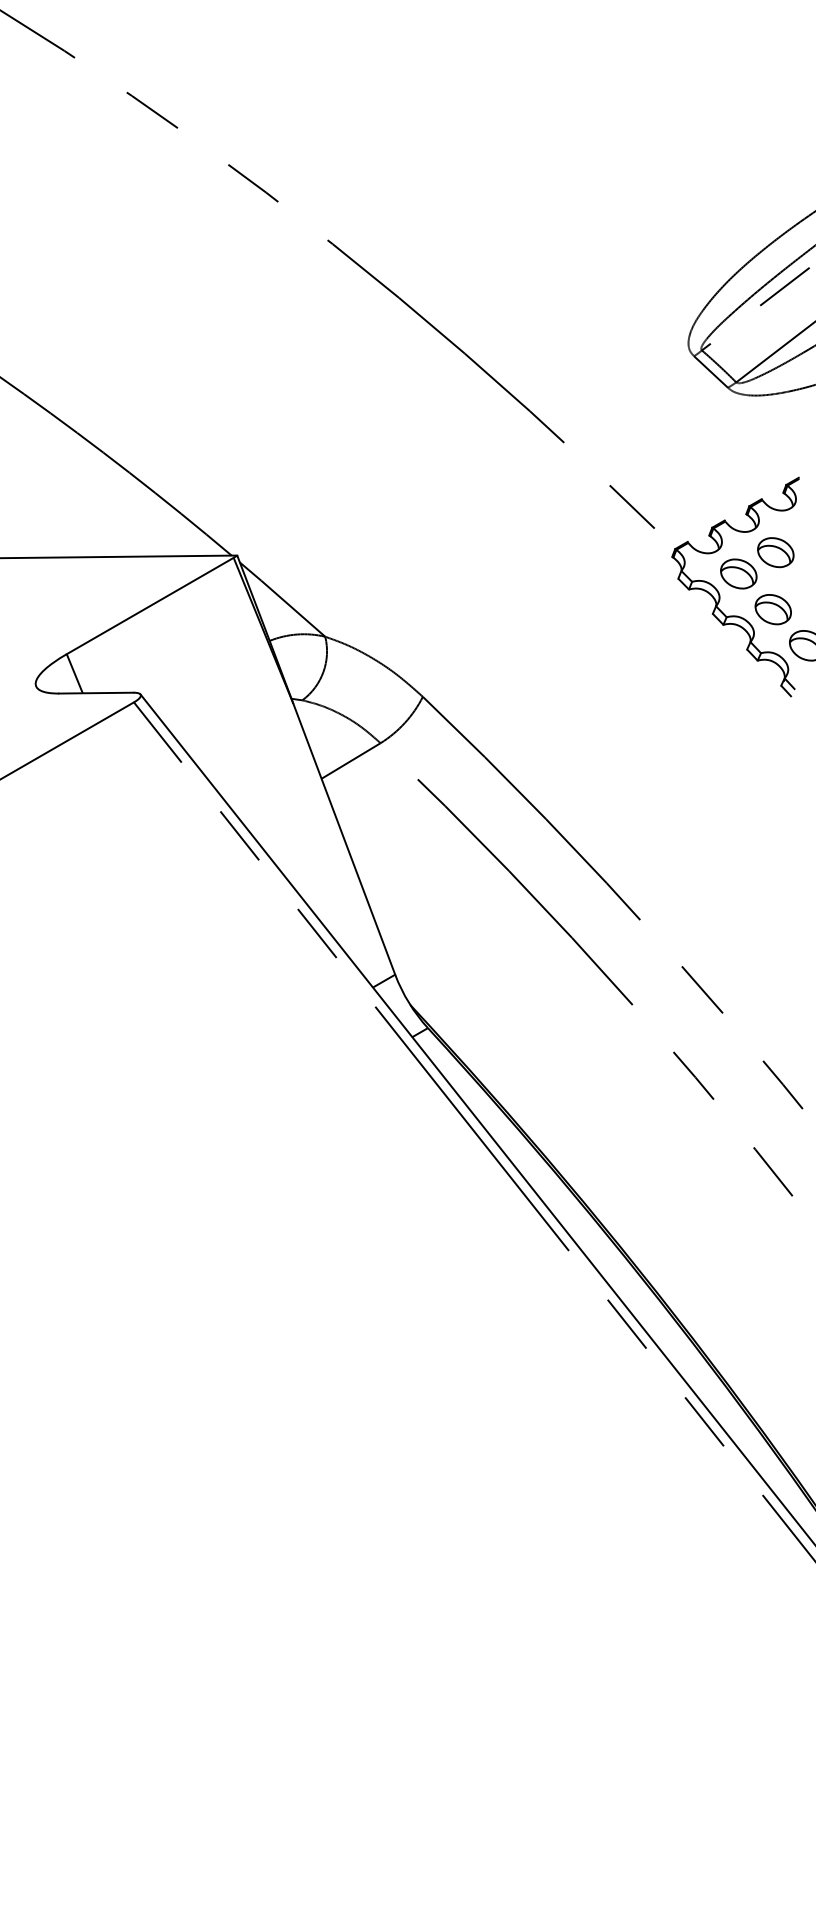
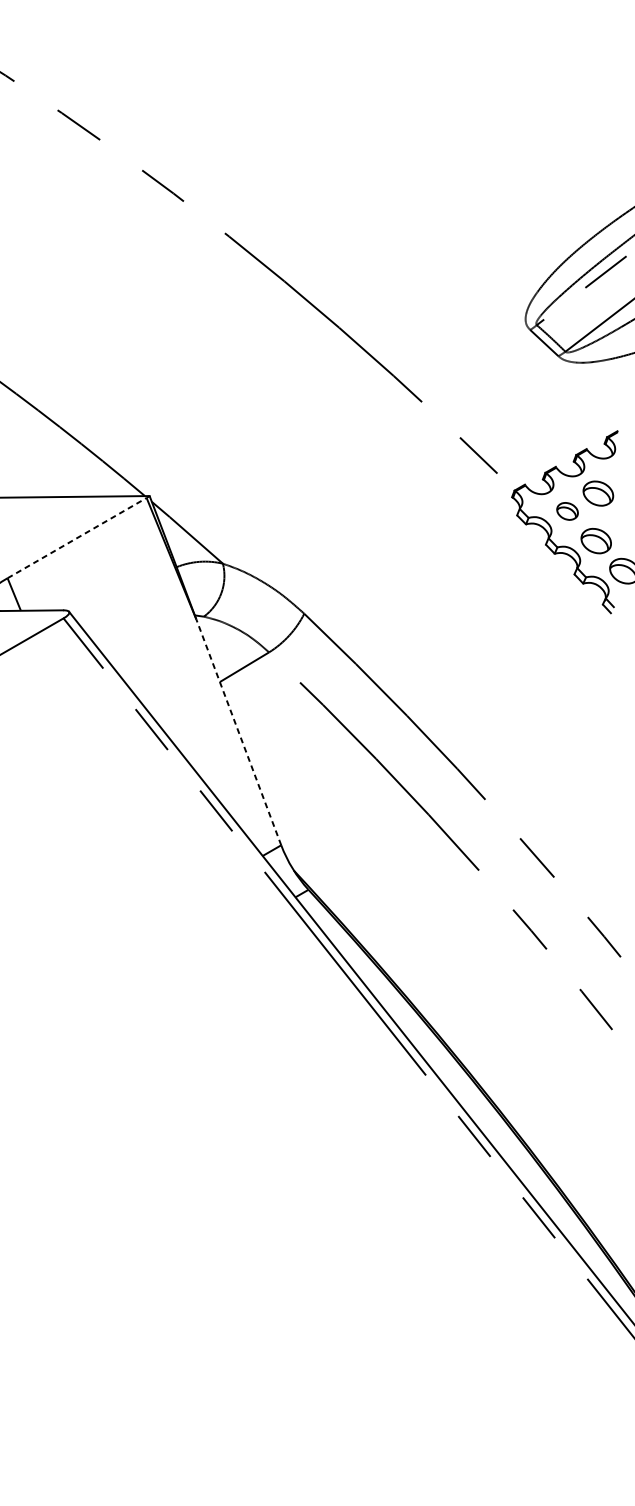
part: (738, 573) -> (567, 511), size x0.7
line: (150, 605) -> (77, 537), solid -> dashed
line: (344, 839) -> (238, 732), solid -> dashed

